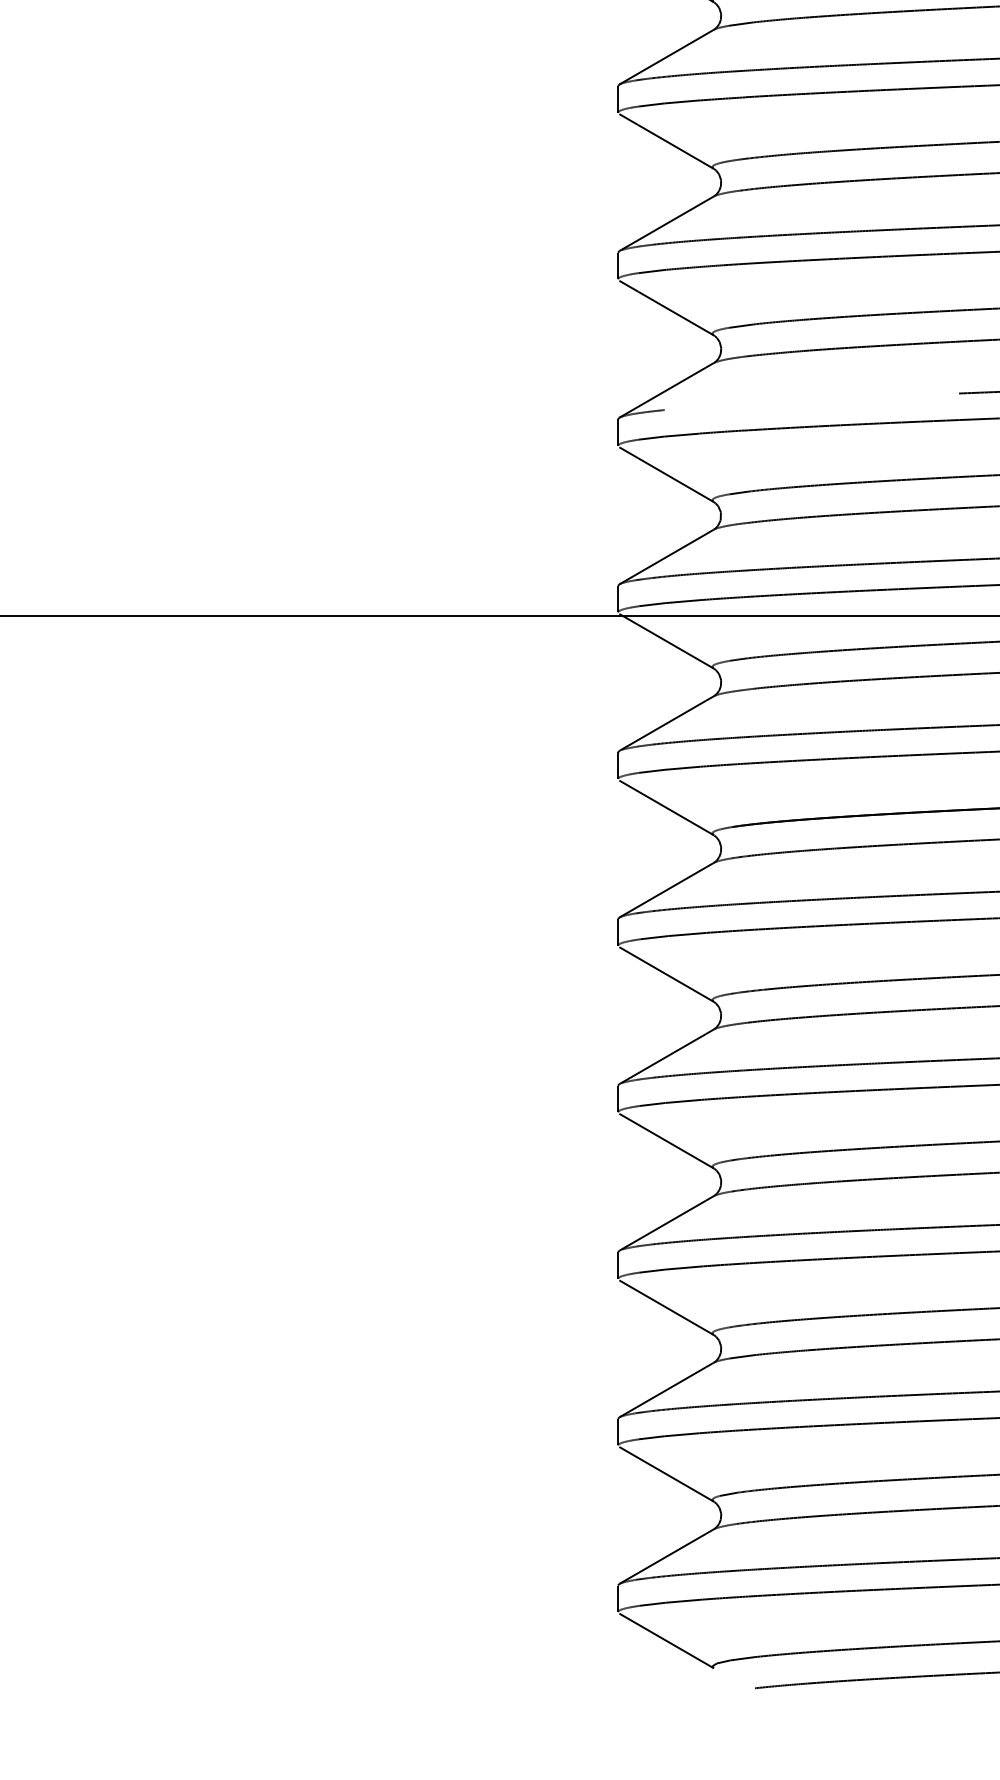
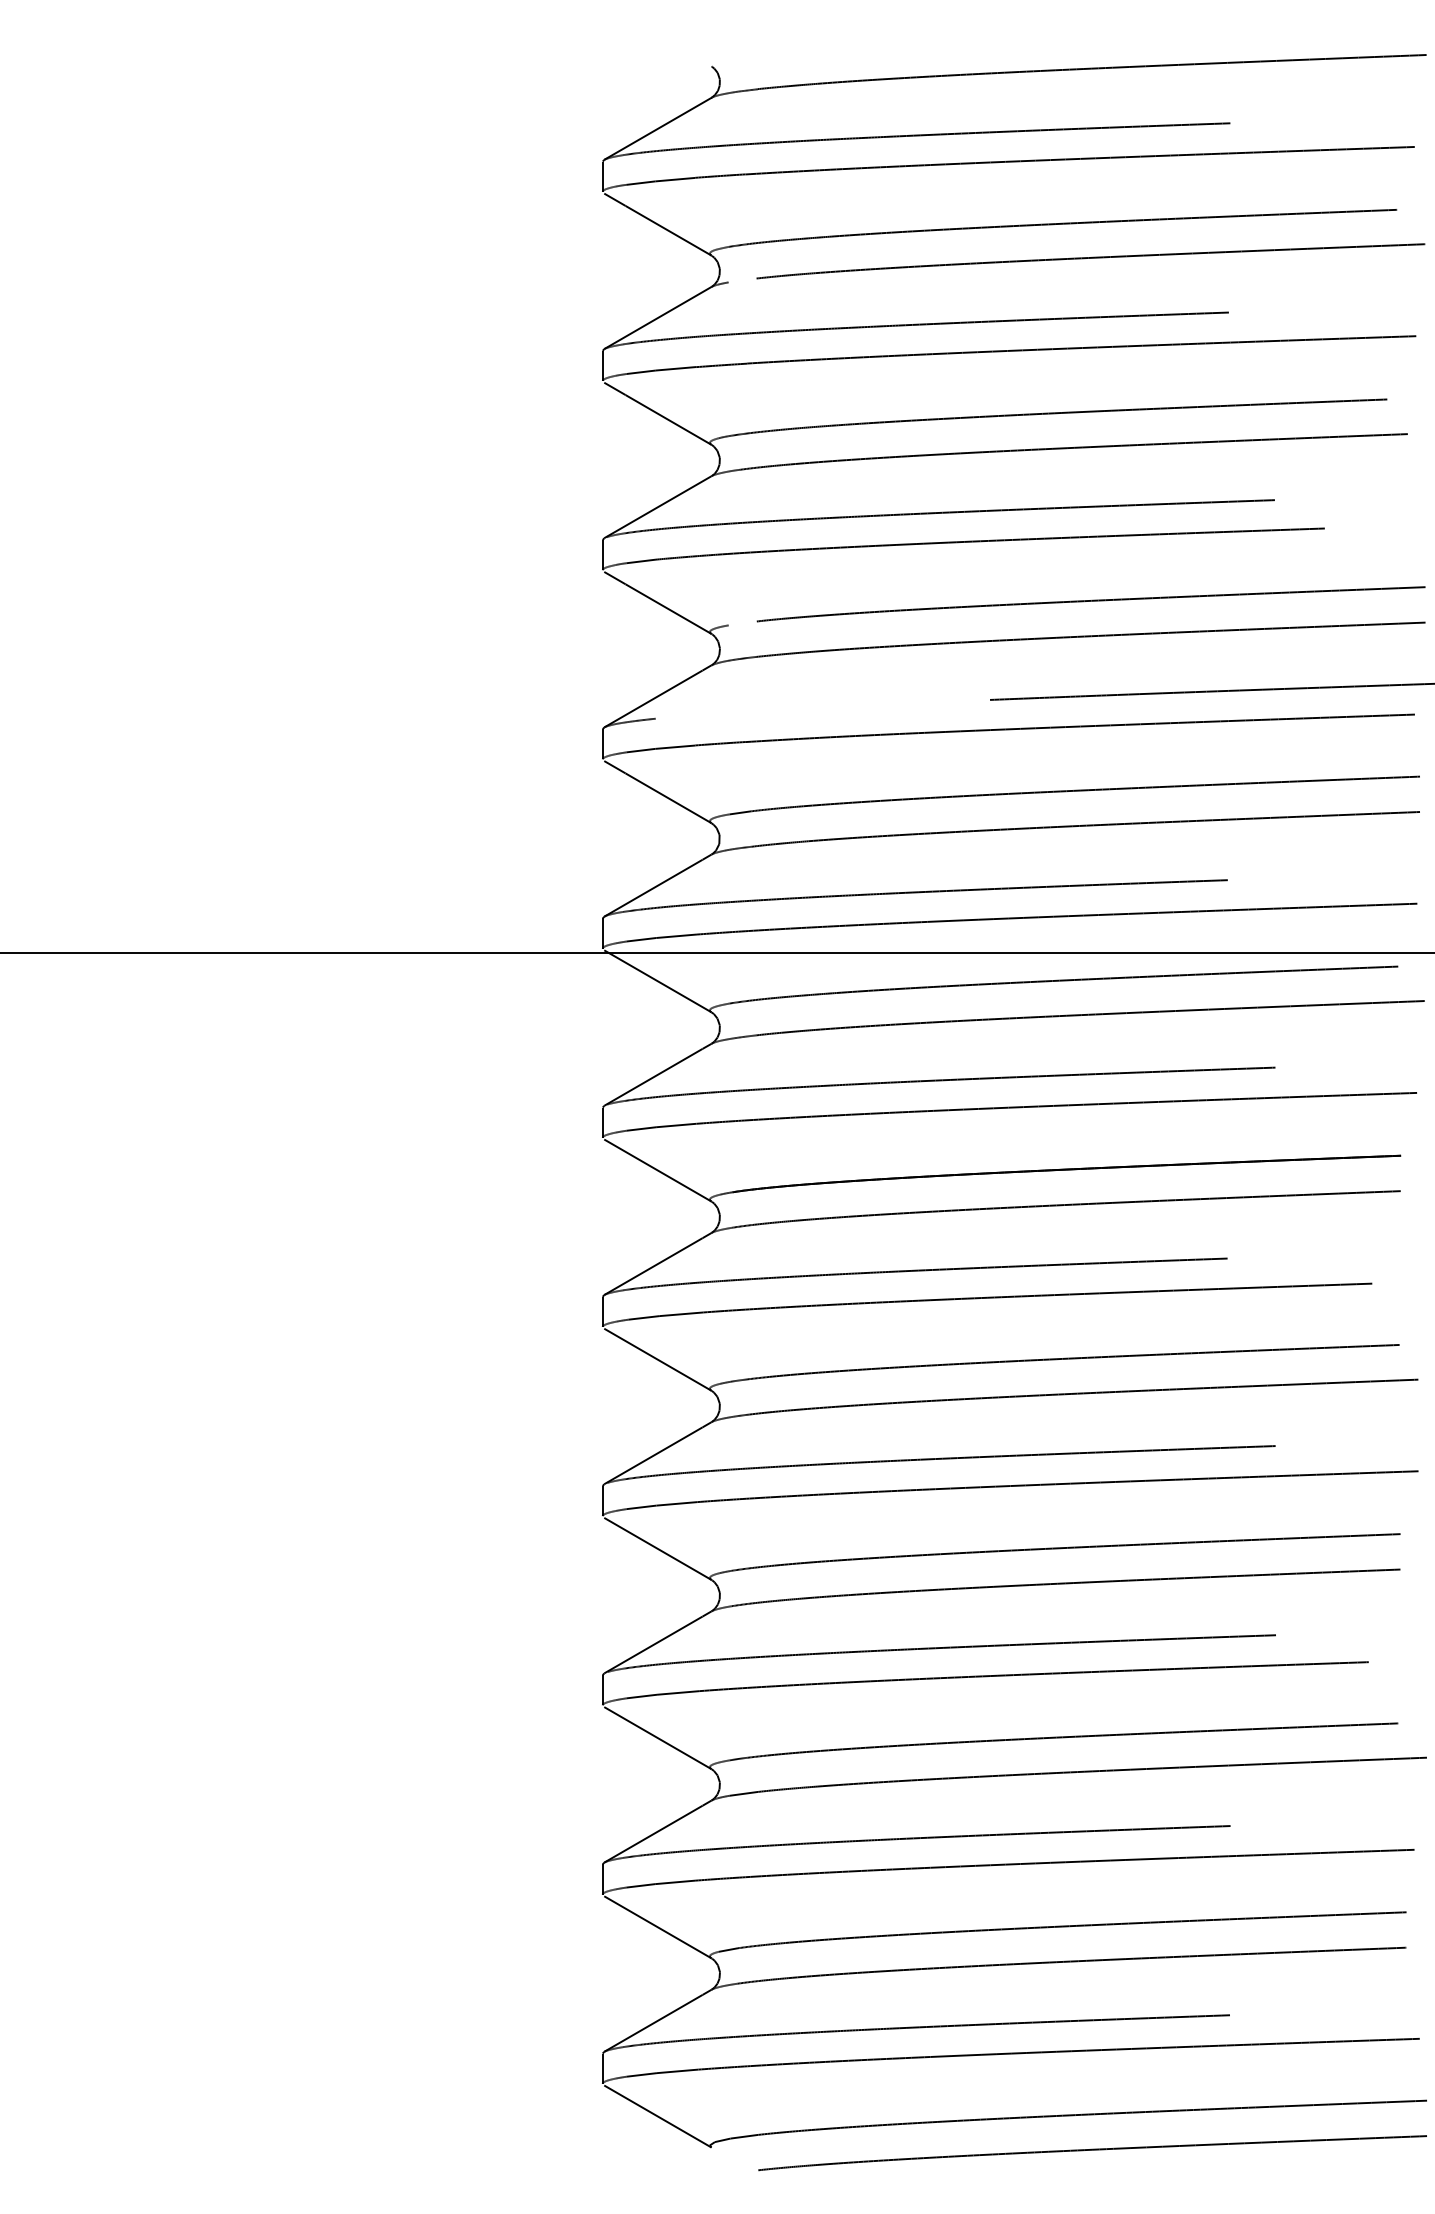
line: (741, 24) -> (742, 280), removed
line: (741, 326) -> (742, 623), removed

